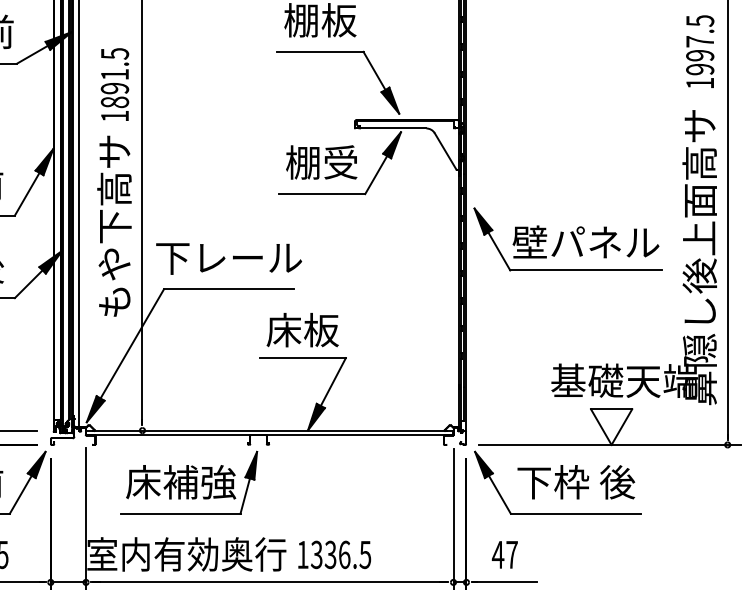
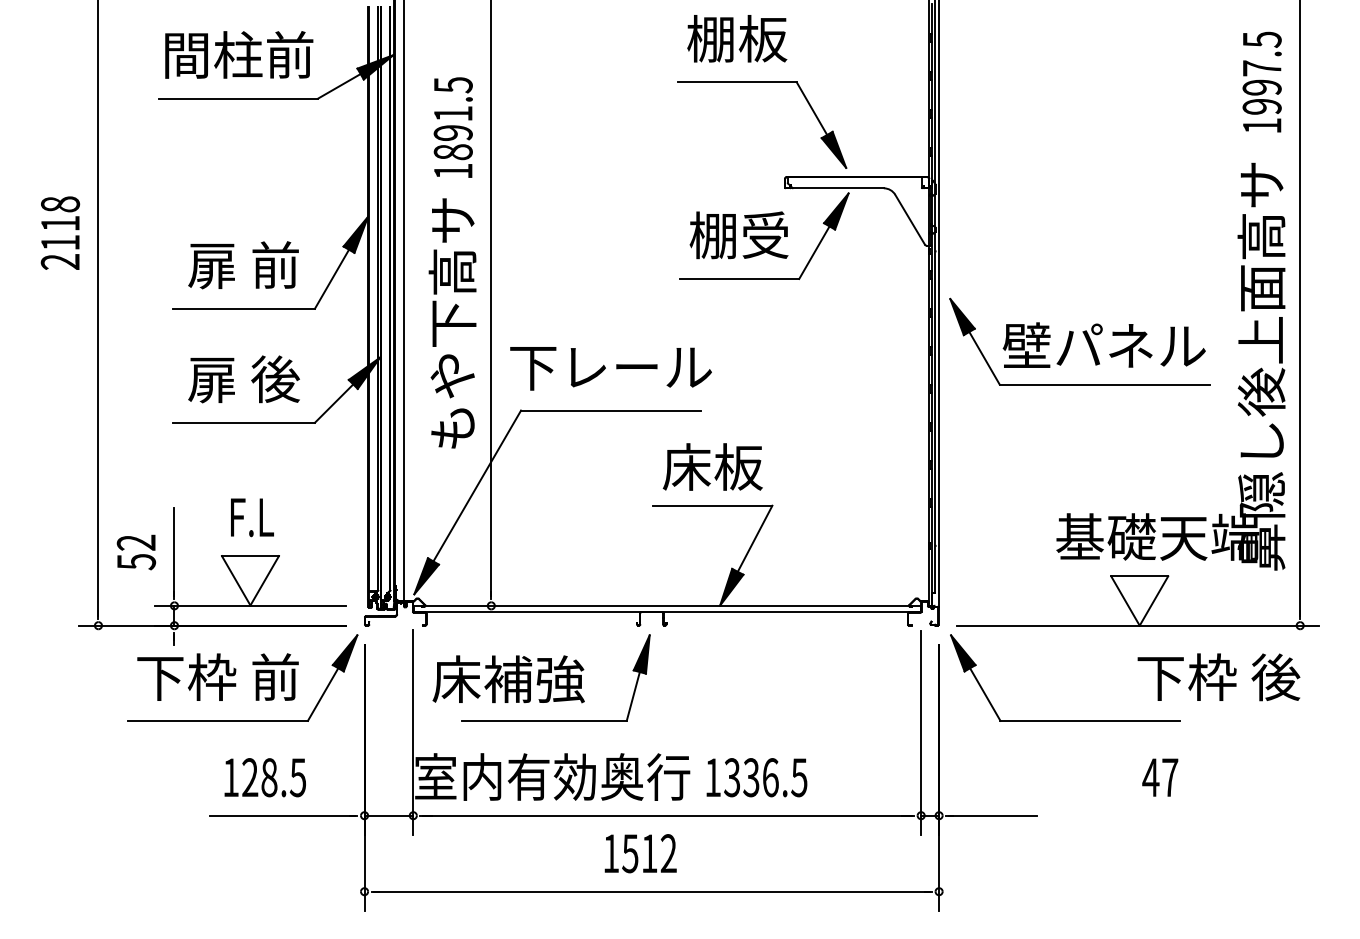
text: (180, 482) -> (508, 679), moved
text: (575, 482) -> (1218, 677), moved
text: (505, 554) -> (1160, 777), moved

